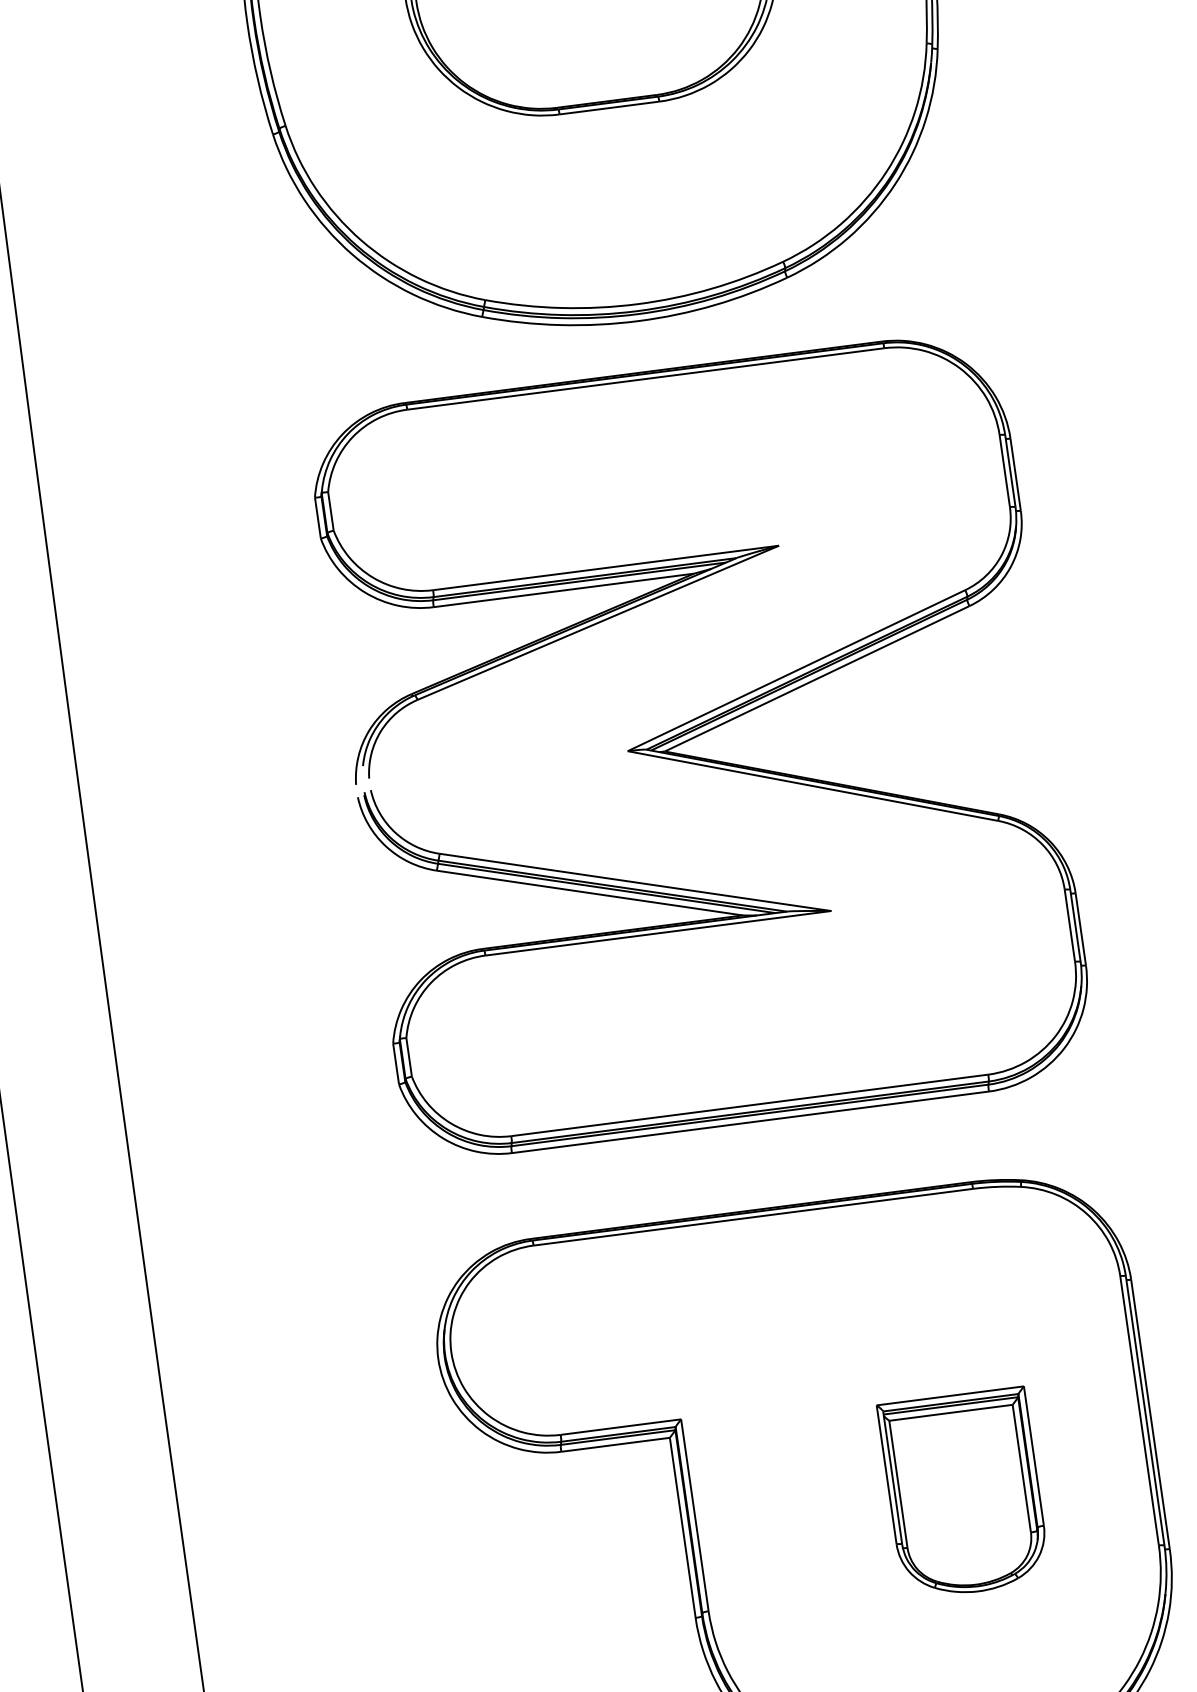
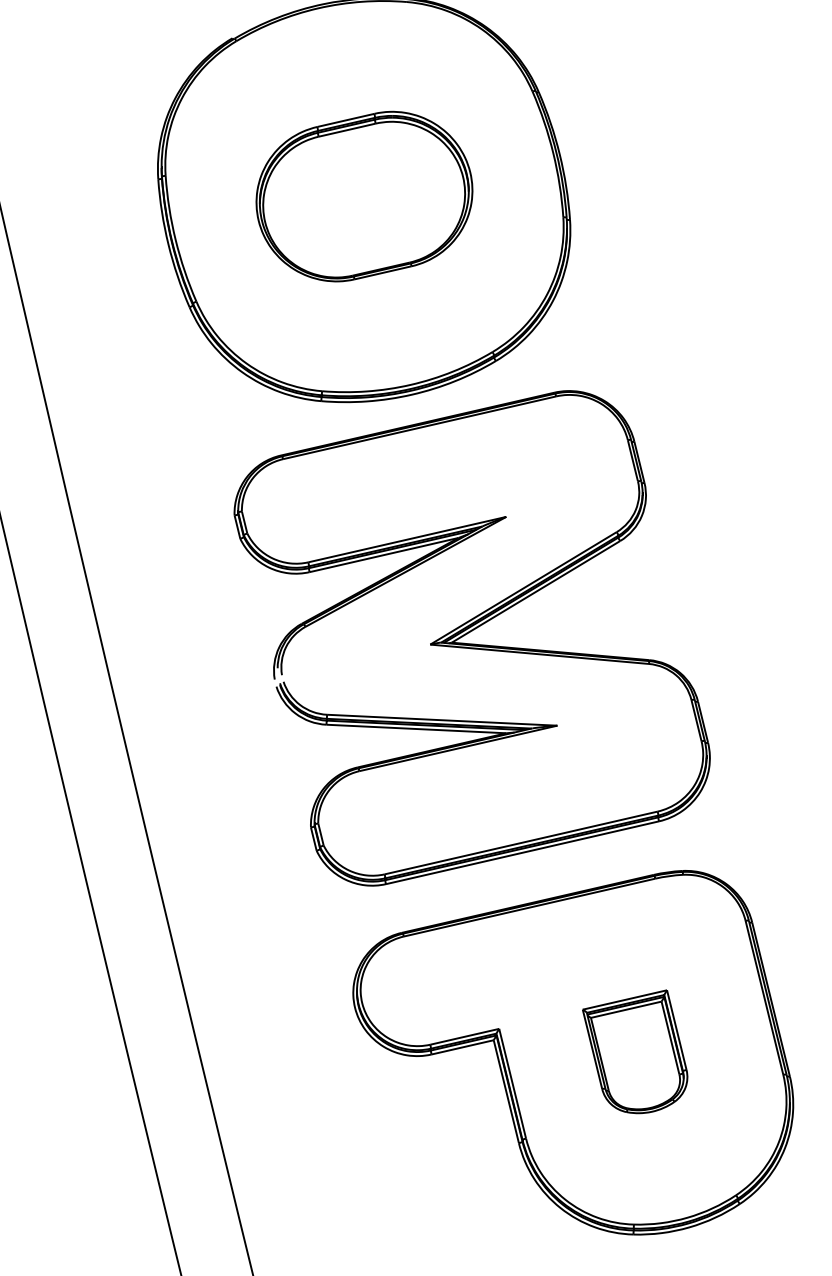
part: (959, 1485) -> (635, 1051), moved

